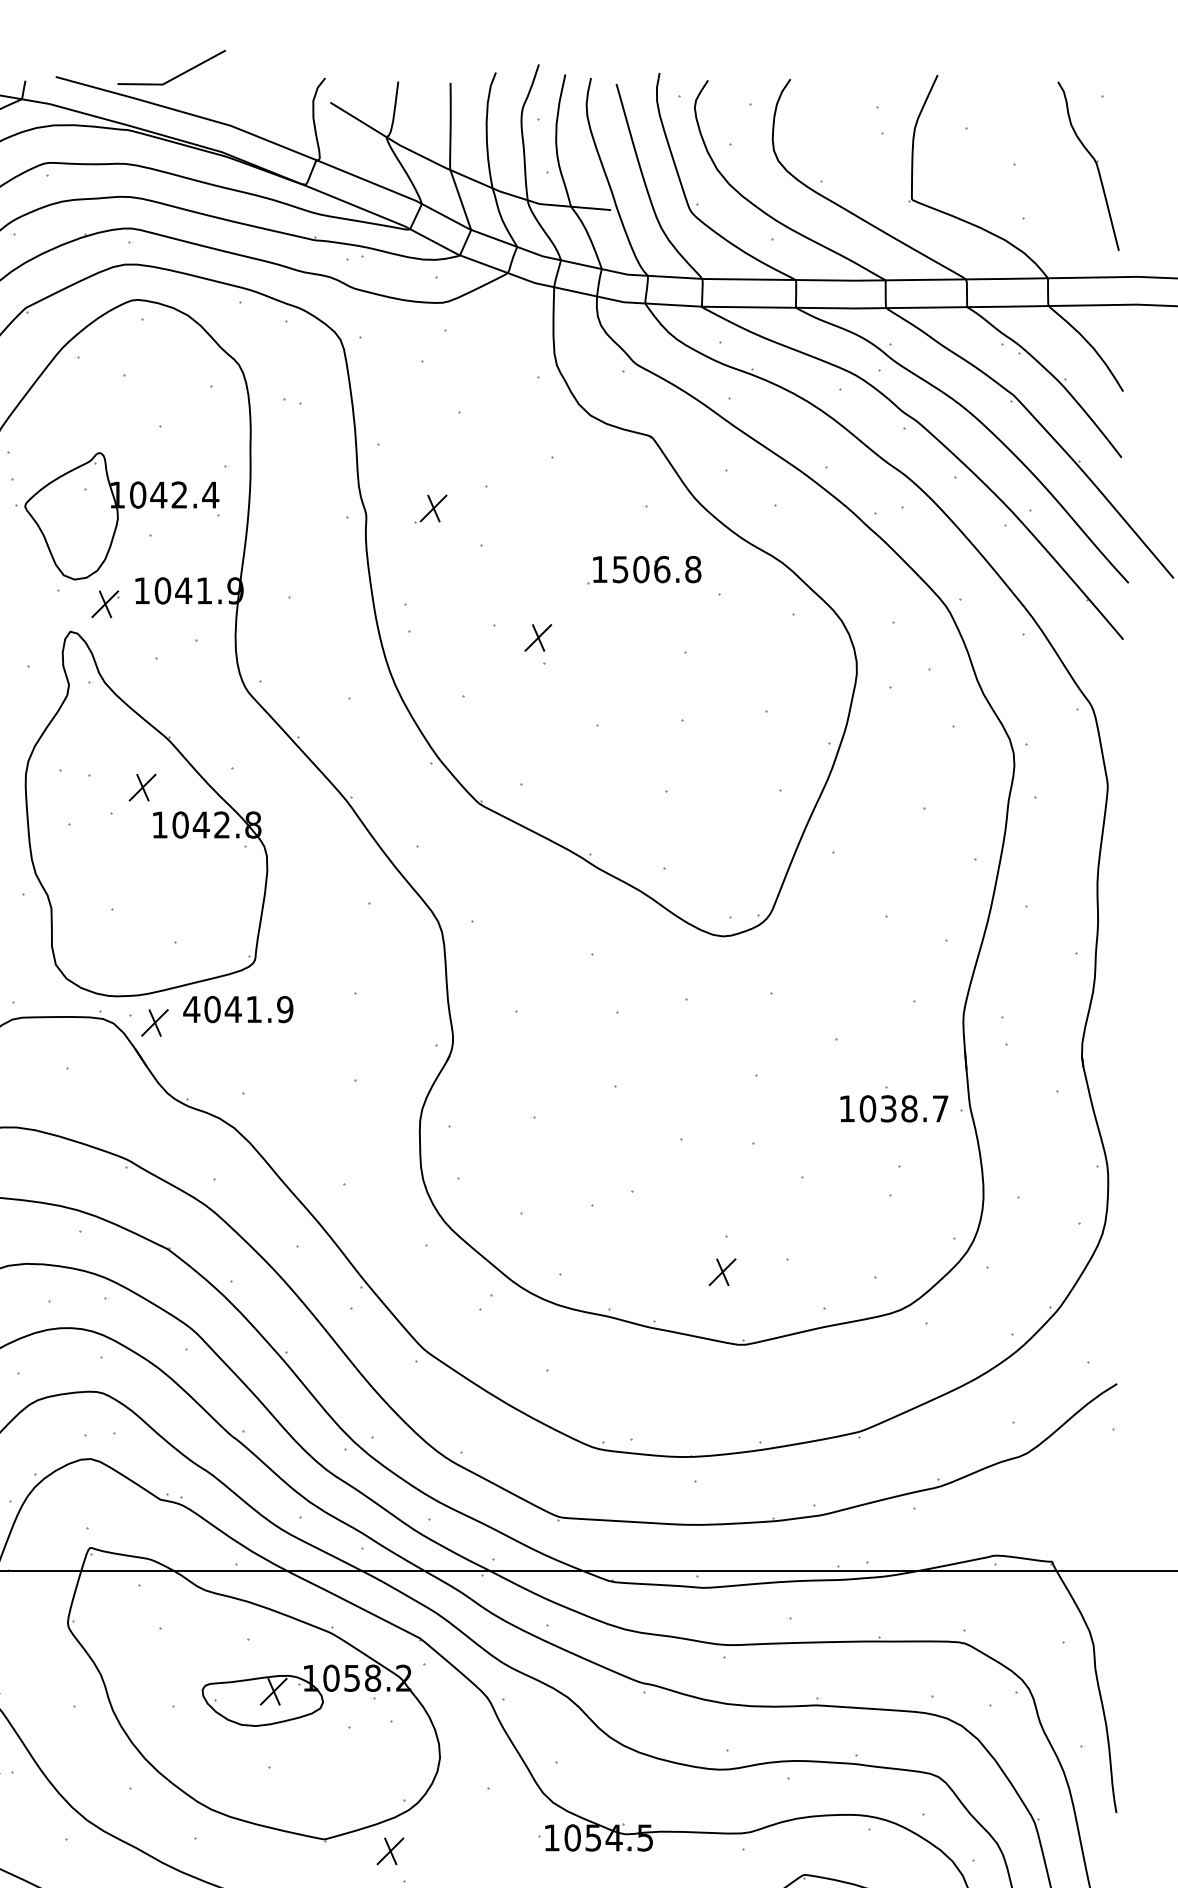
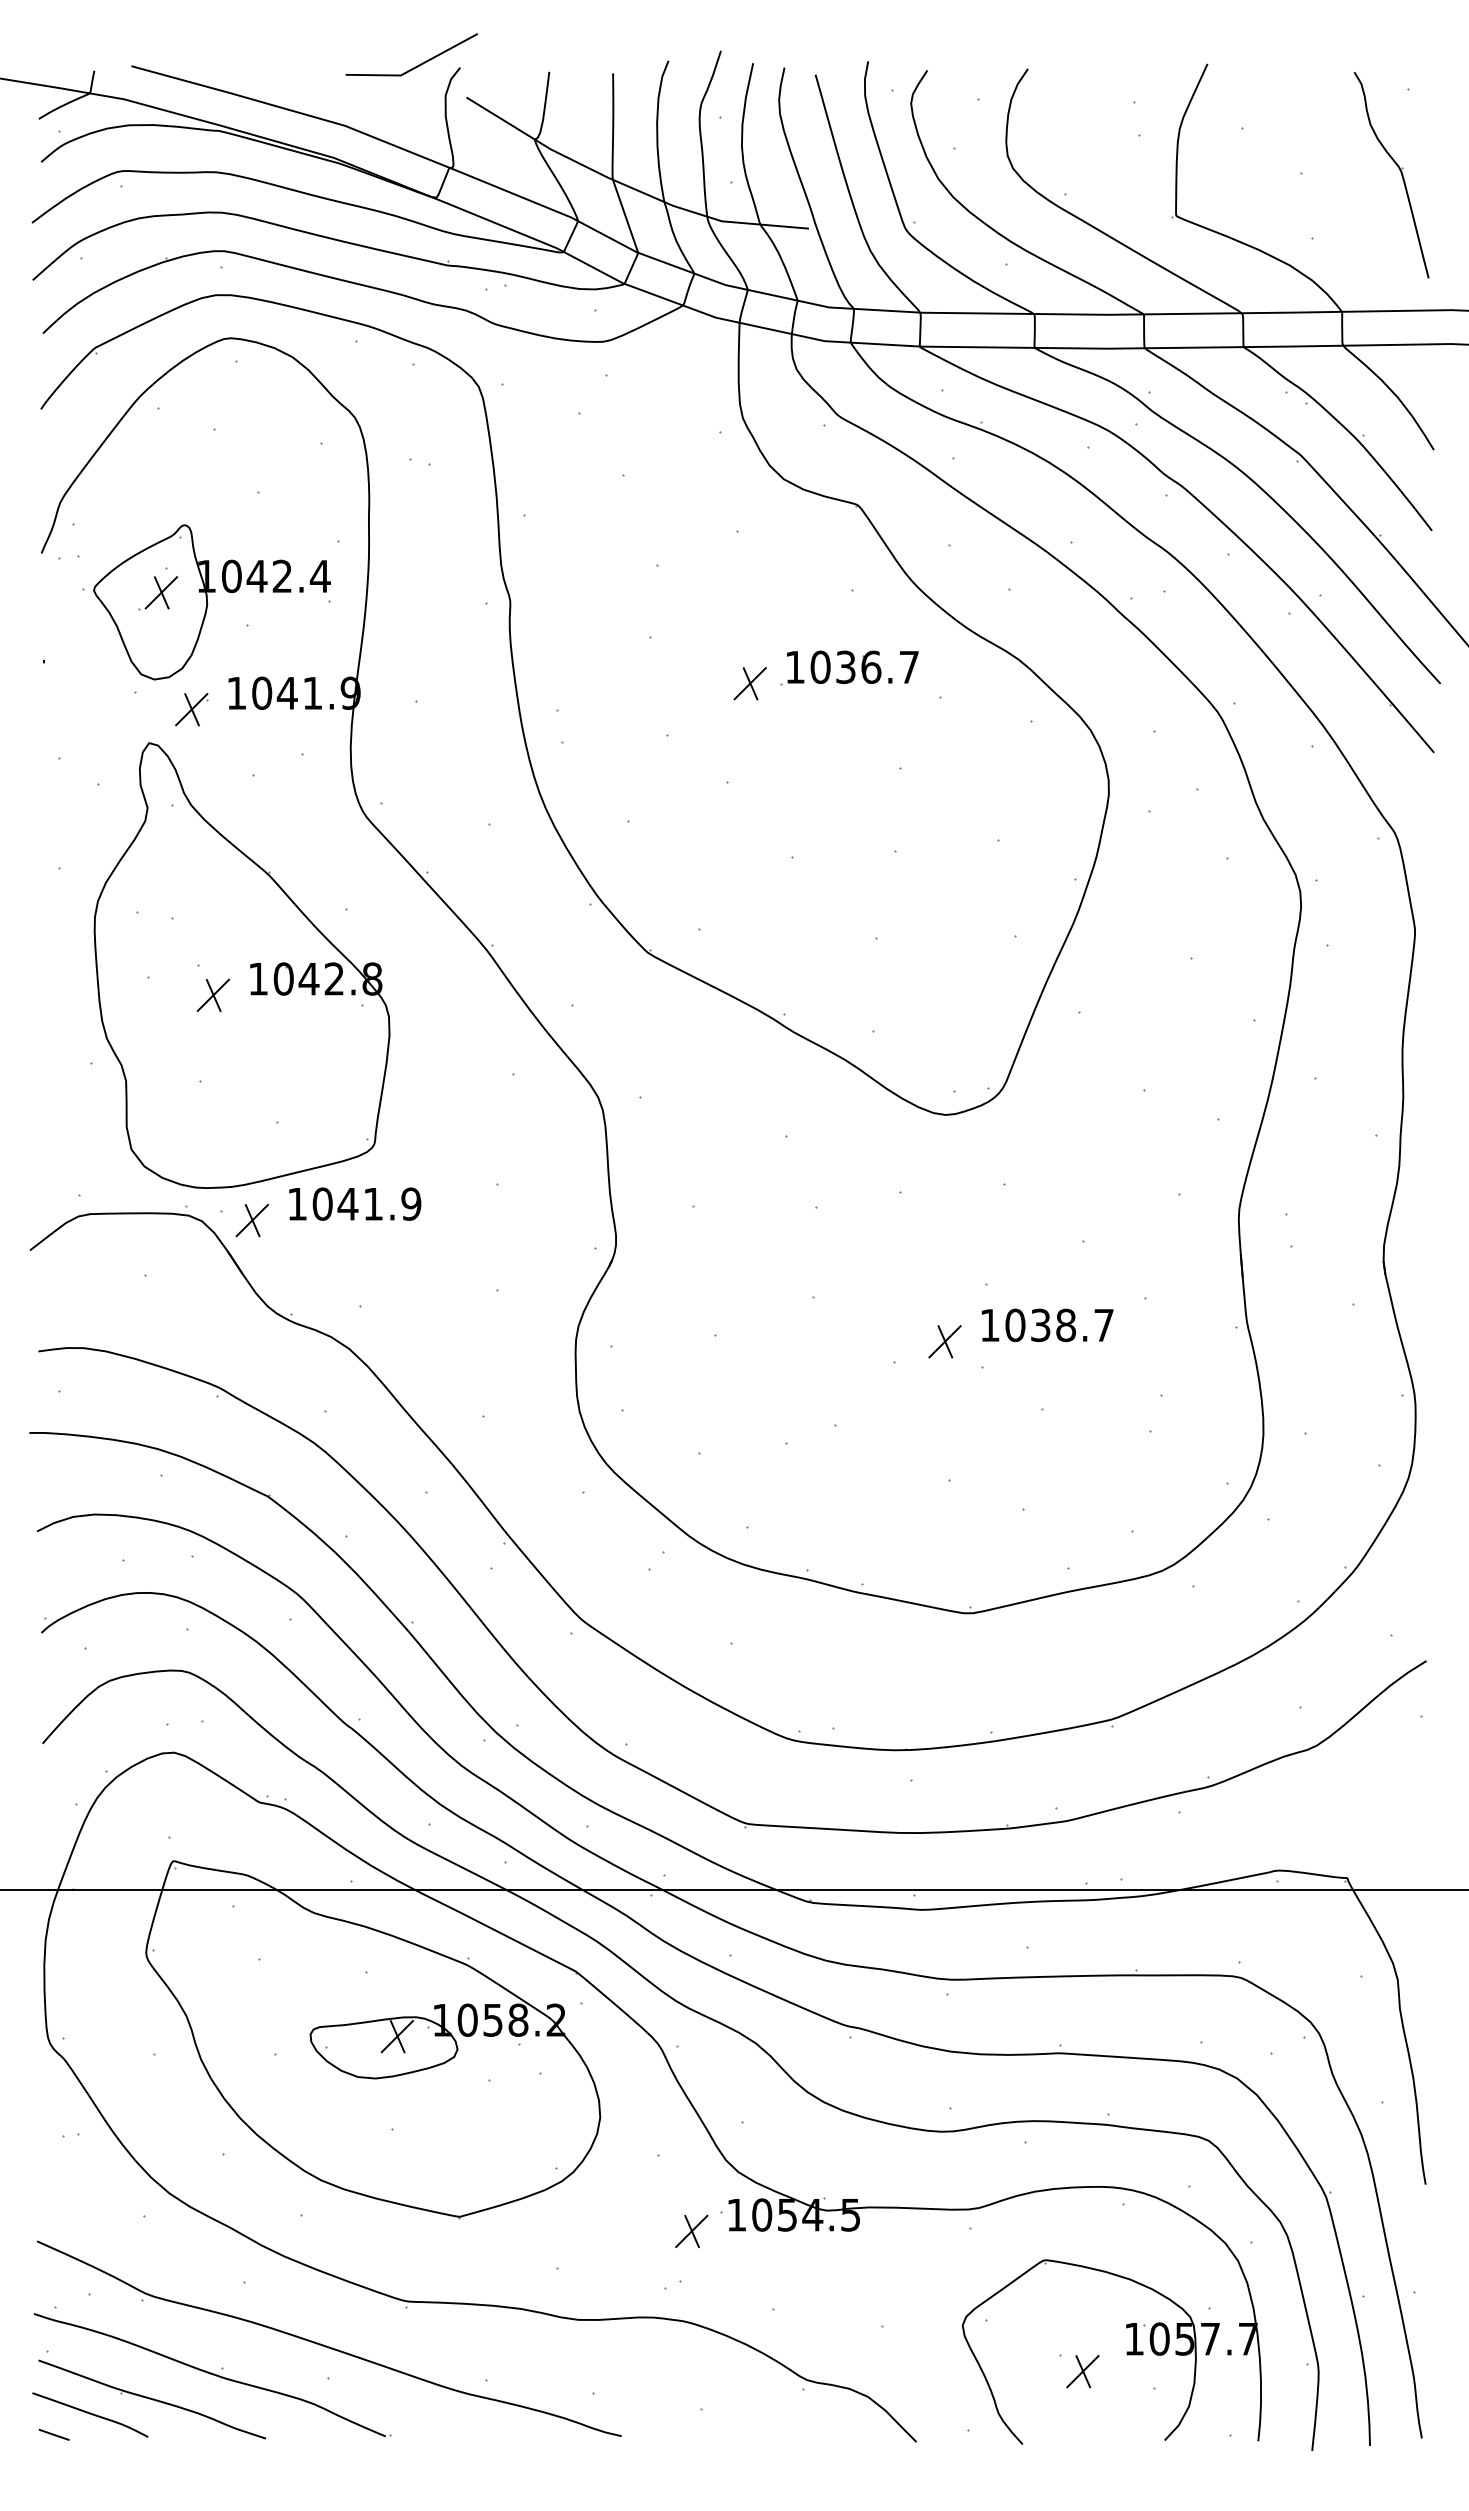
line: (177, 75) -> (418, 64), moved
part: (431, 509) -> (158, 593), moved
text: (656, 569) -> (864, 667), 1506.8 -> 1036.7
part: (537, 637) -> (749, 683), moved
part: (141, 787) -> (212, 995), moved
text: (191, 1009) -> (296, 1204), 4041.9 -> 1041.9
text: (894, 1108) -> (1047, 1325), moved
part: (722, 1272) -> (944, 1341), moved
part: (390, 1851) -> (691, 2231), moved

